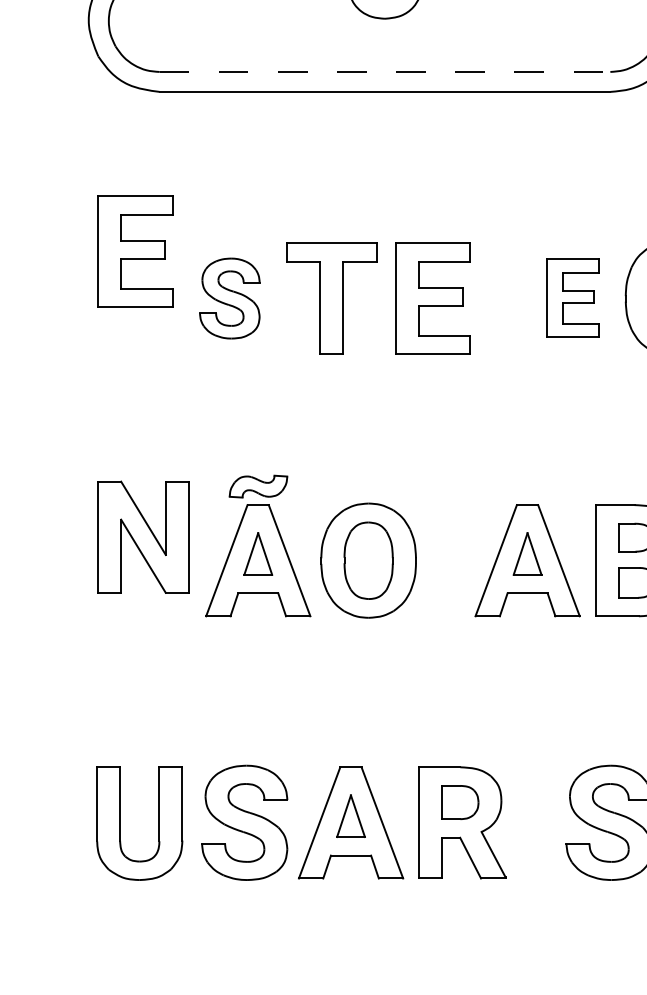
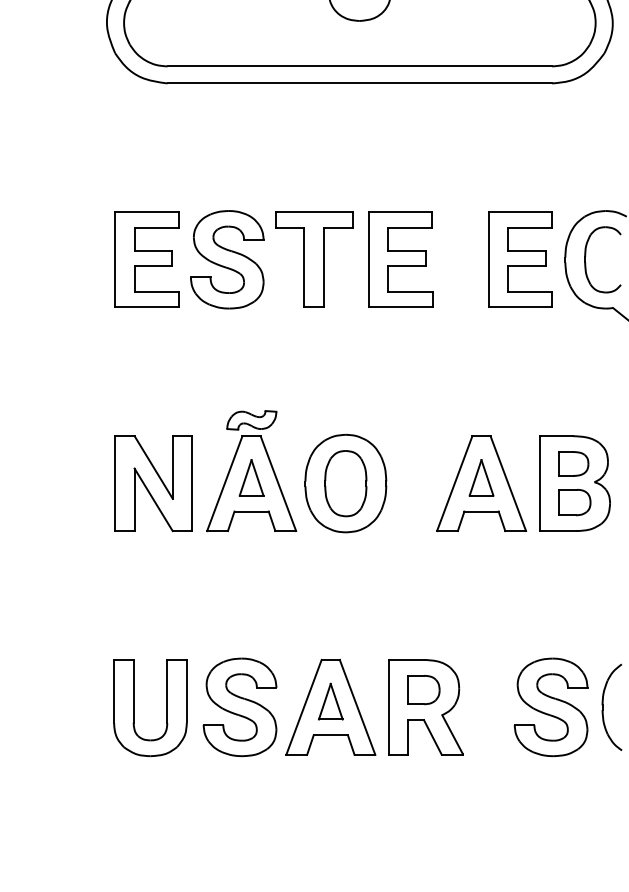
line: (385, 72) -> (360, 66), dashed -> solid
part: (135, 251) -> (146, 259), moved
part: (229, 298) -> (227, 259), size x1.43
part: (573, 298) -> (520, 259), size x1.43
part: (143, 537) -> (153, 483), moved

